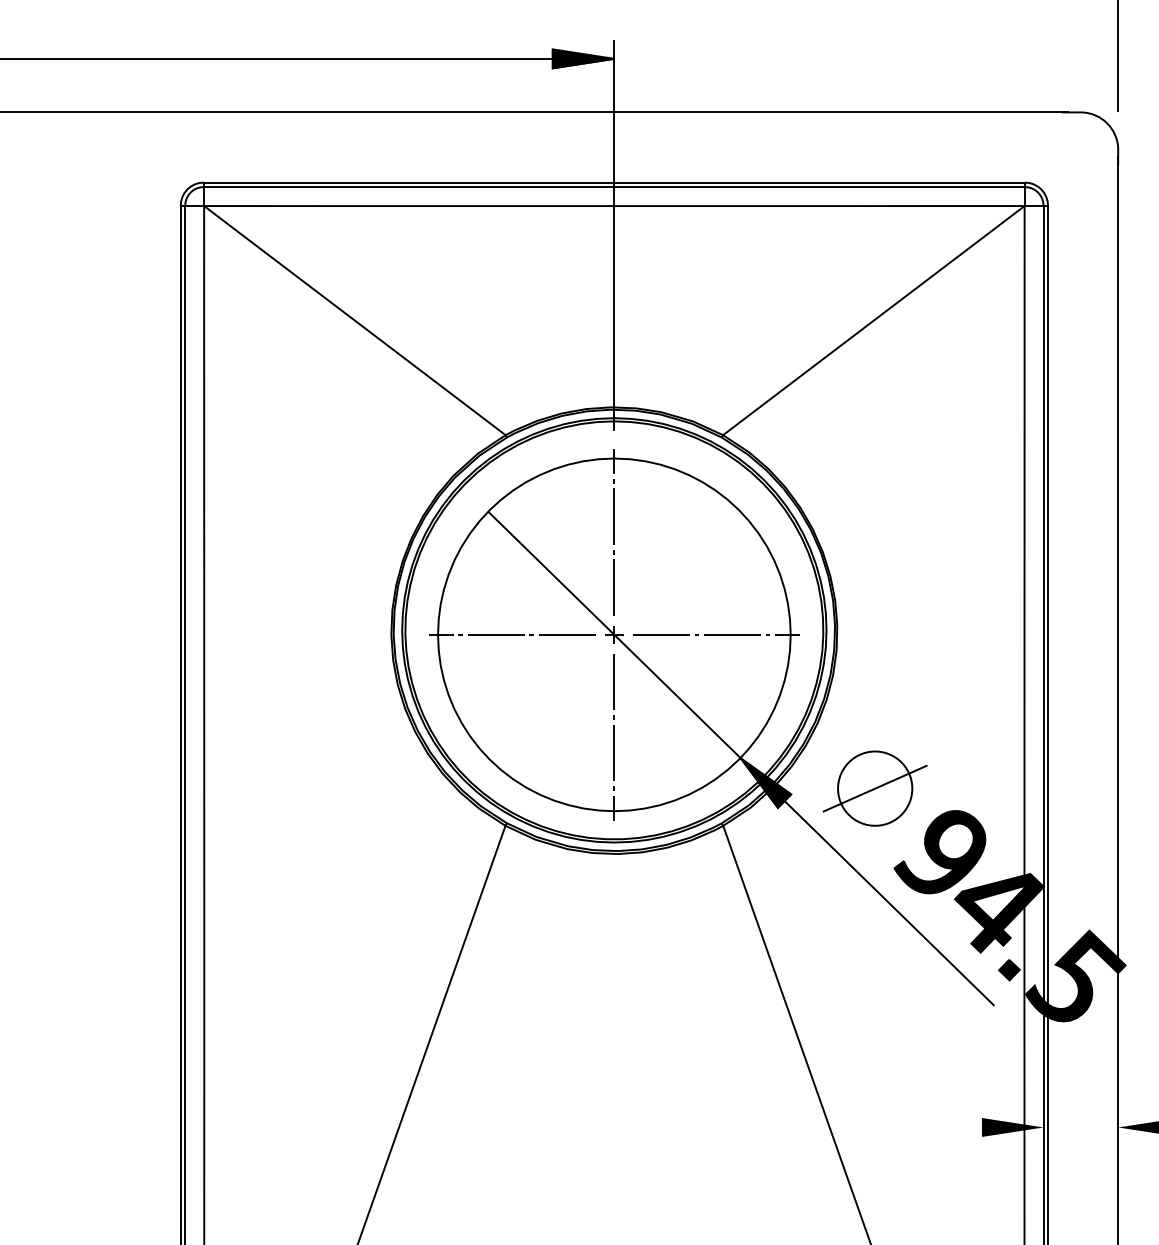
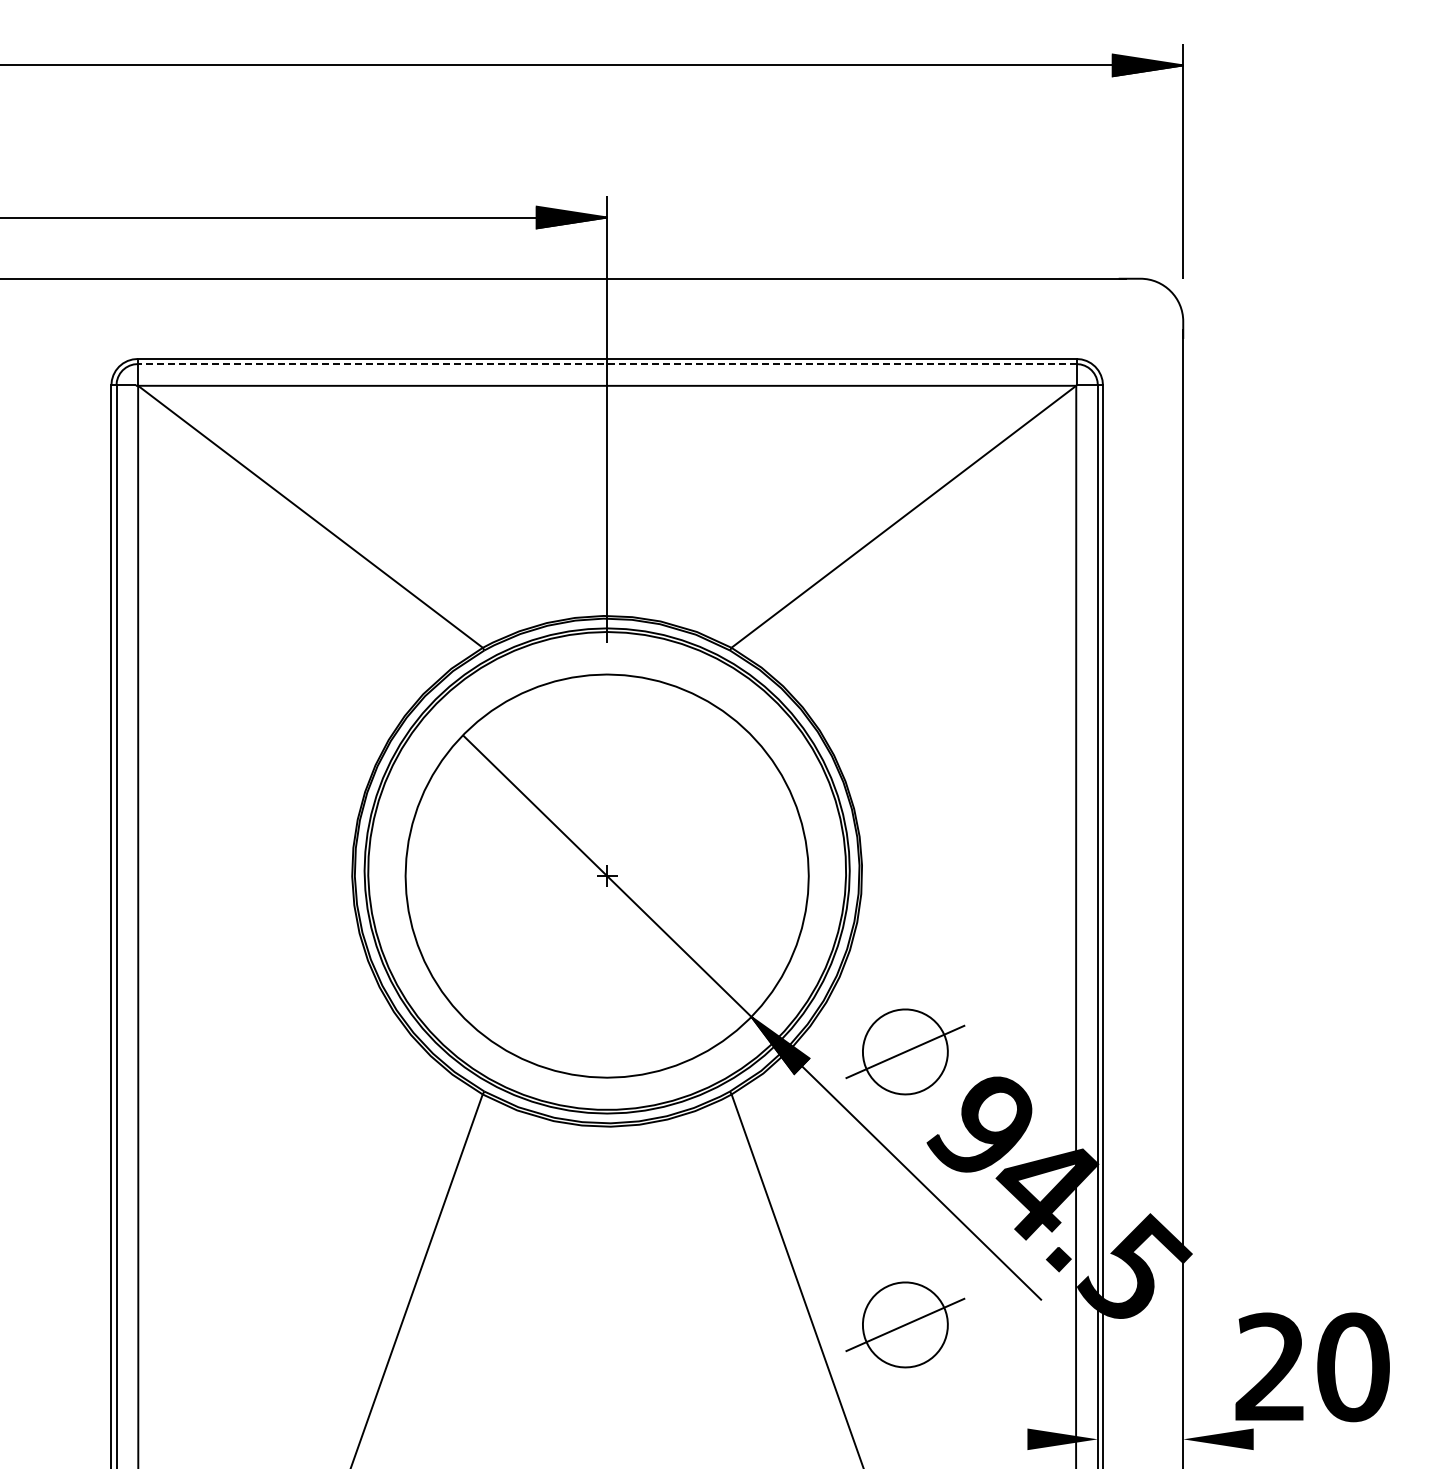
line: (613, 187) -> (606, 364), solid -> dashed
line: (614, 532) -> (607, 758), removed
line: (511, 635) -> (489, 876), removed
line: (716, 635) -> (723, 876), removed
line: (614, 736) -> (607, 992), removed
part: (875, 1027) -> (905, 1324), added

